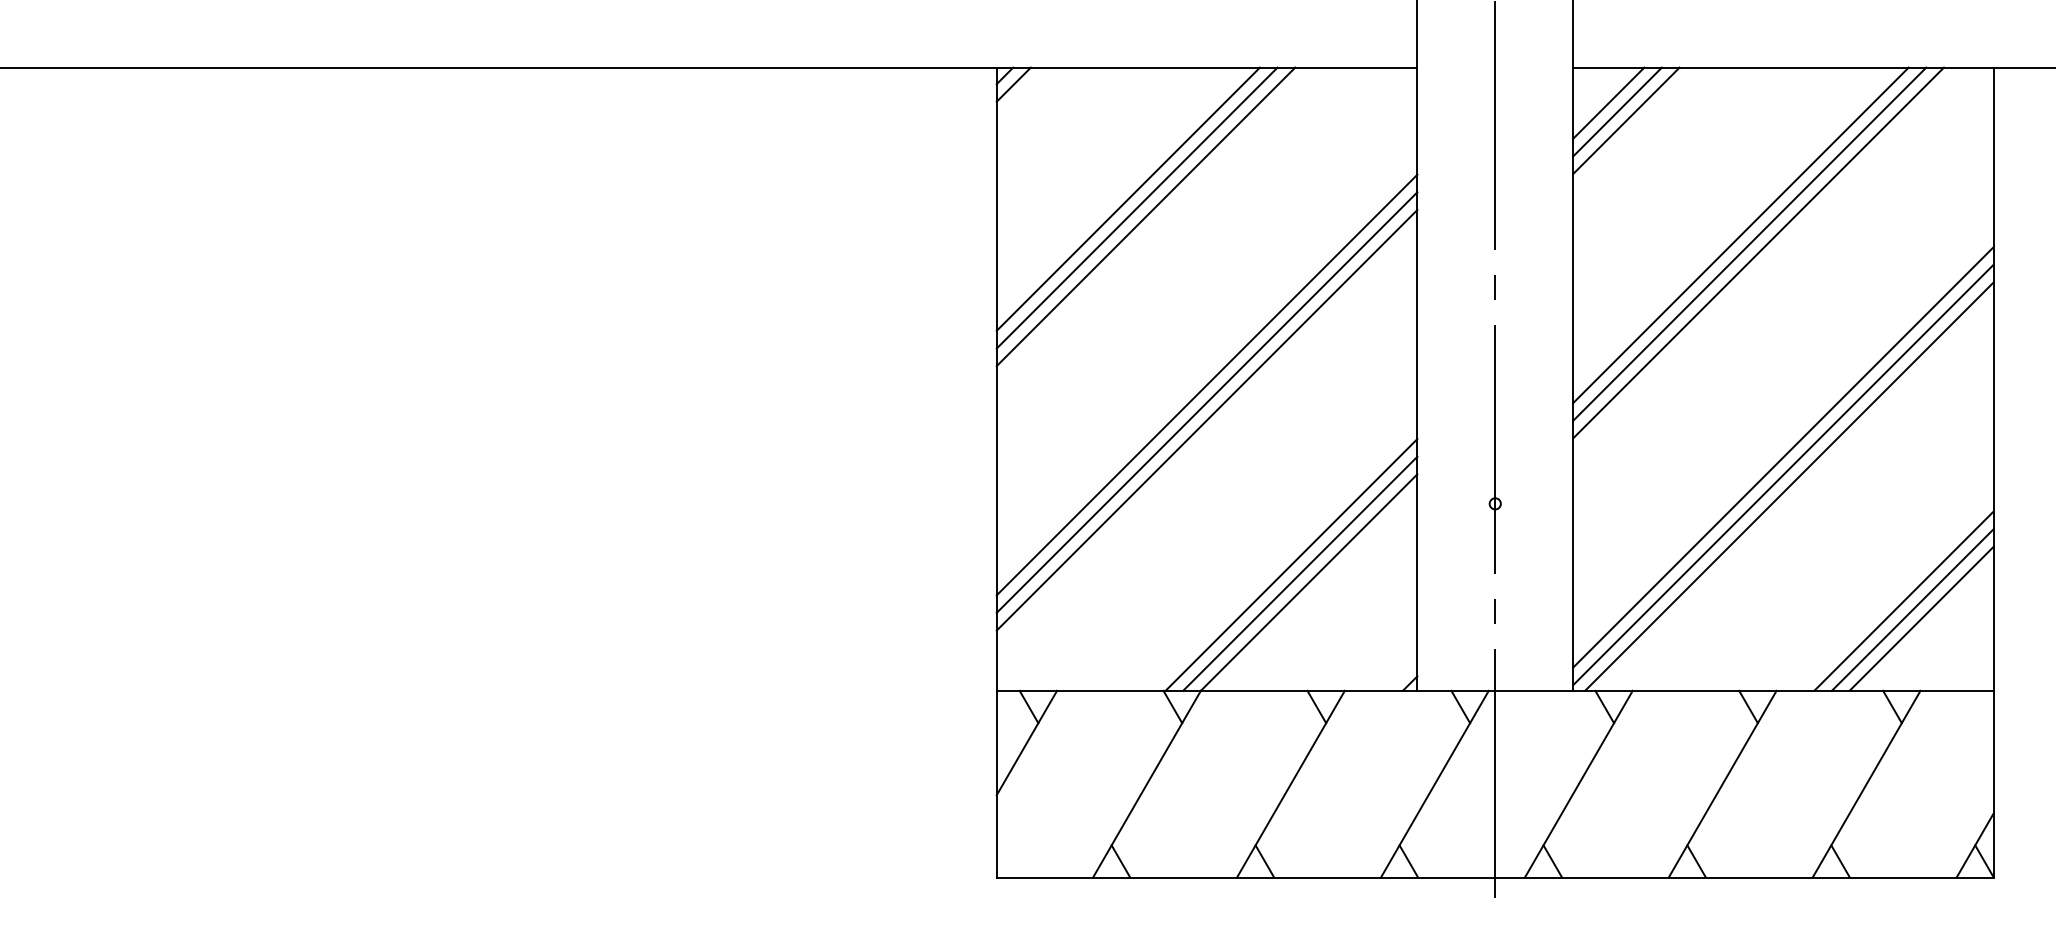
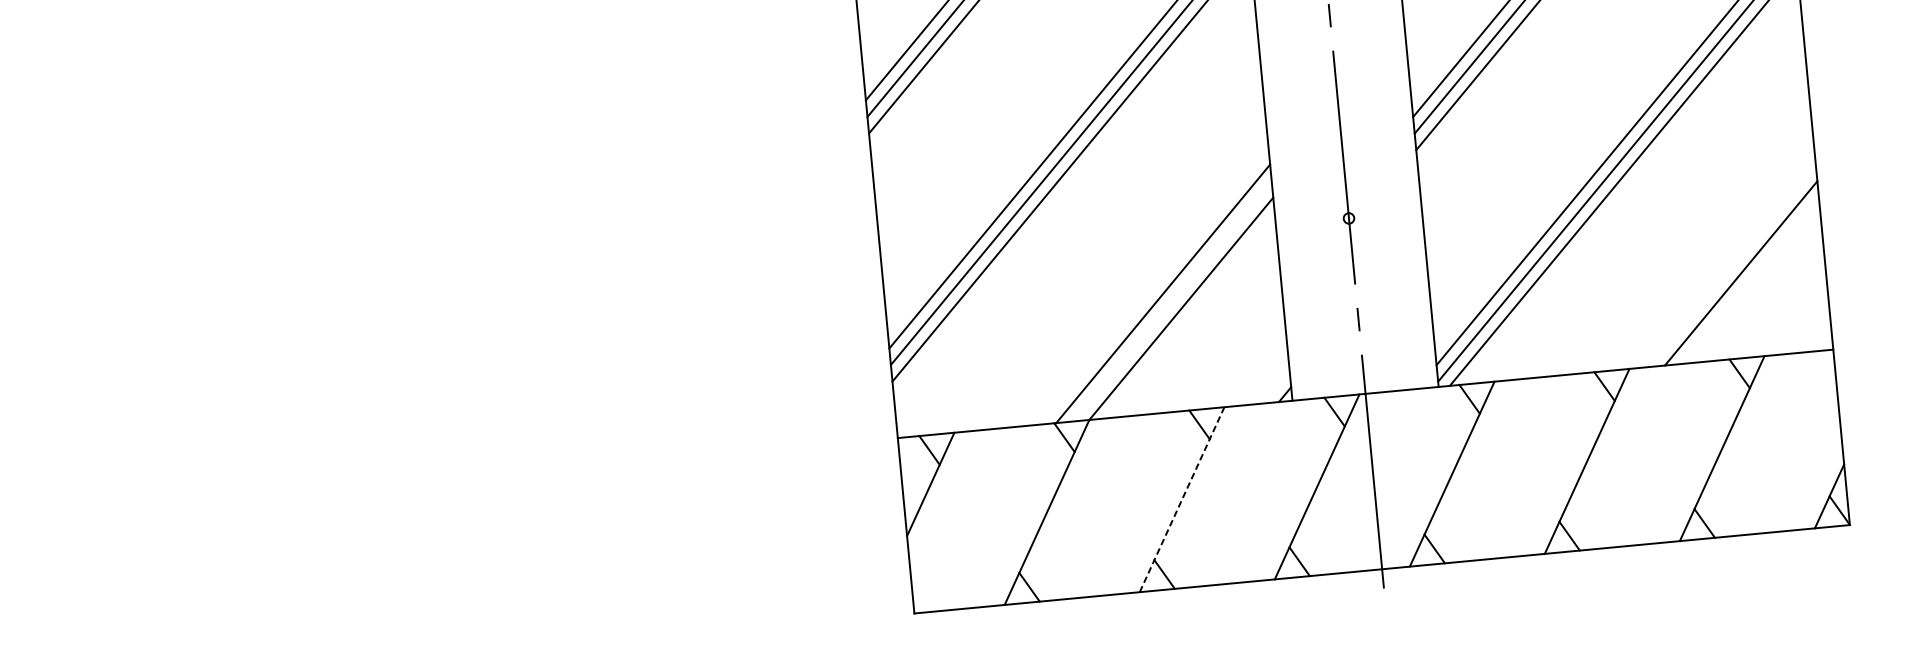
line: (1300, 573) -> (1172, 301), removed
line: (1912, 609) -> (1749, 280), removed
line: (1921, 618) -> (1759, 288), removed
line: (1290, 784) -> (1181, 499), solid -> dashed

